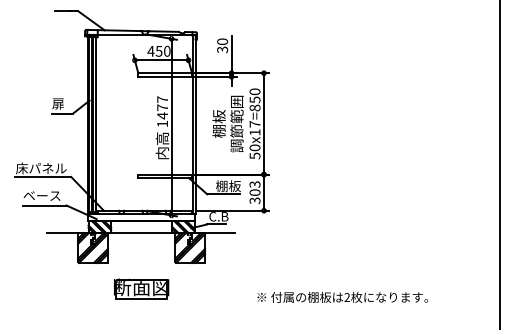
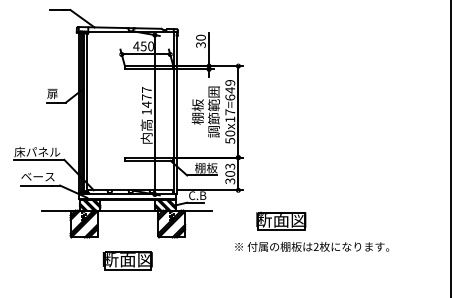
text: (254, 99) -> (229, 89), 50x17=850 -> 50x17=649
part: (311, 244) -> (281, 220), added
text: (342, 296) -> (311, 246), moved

